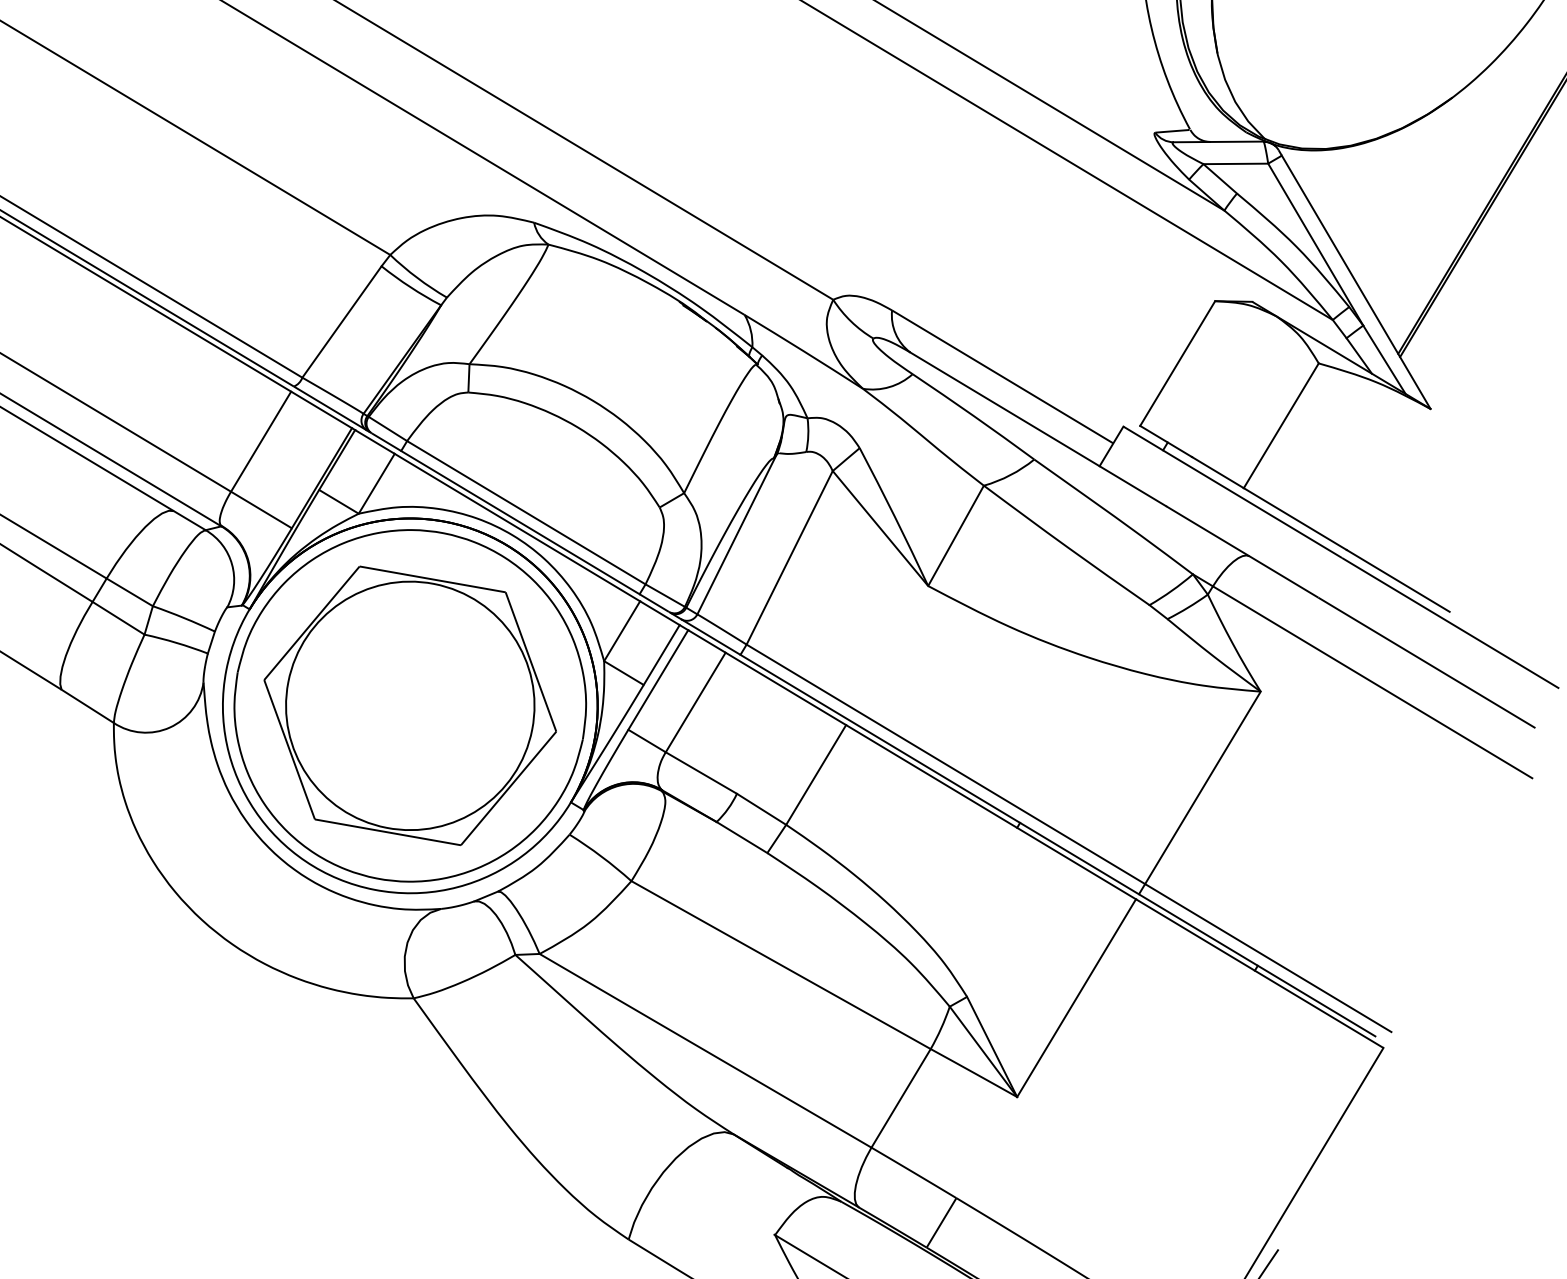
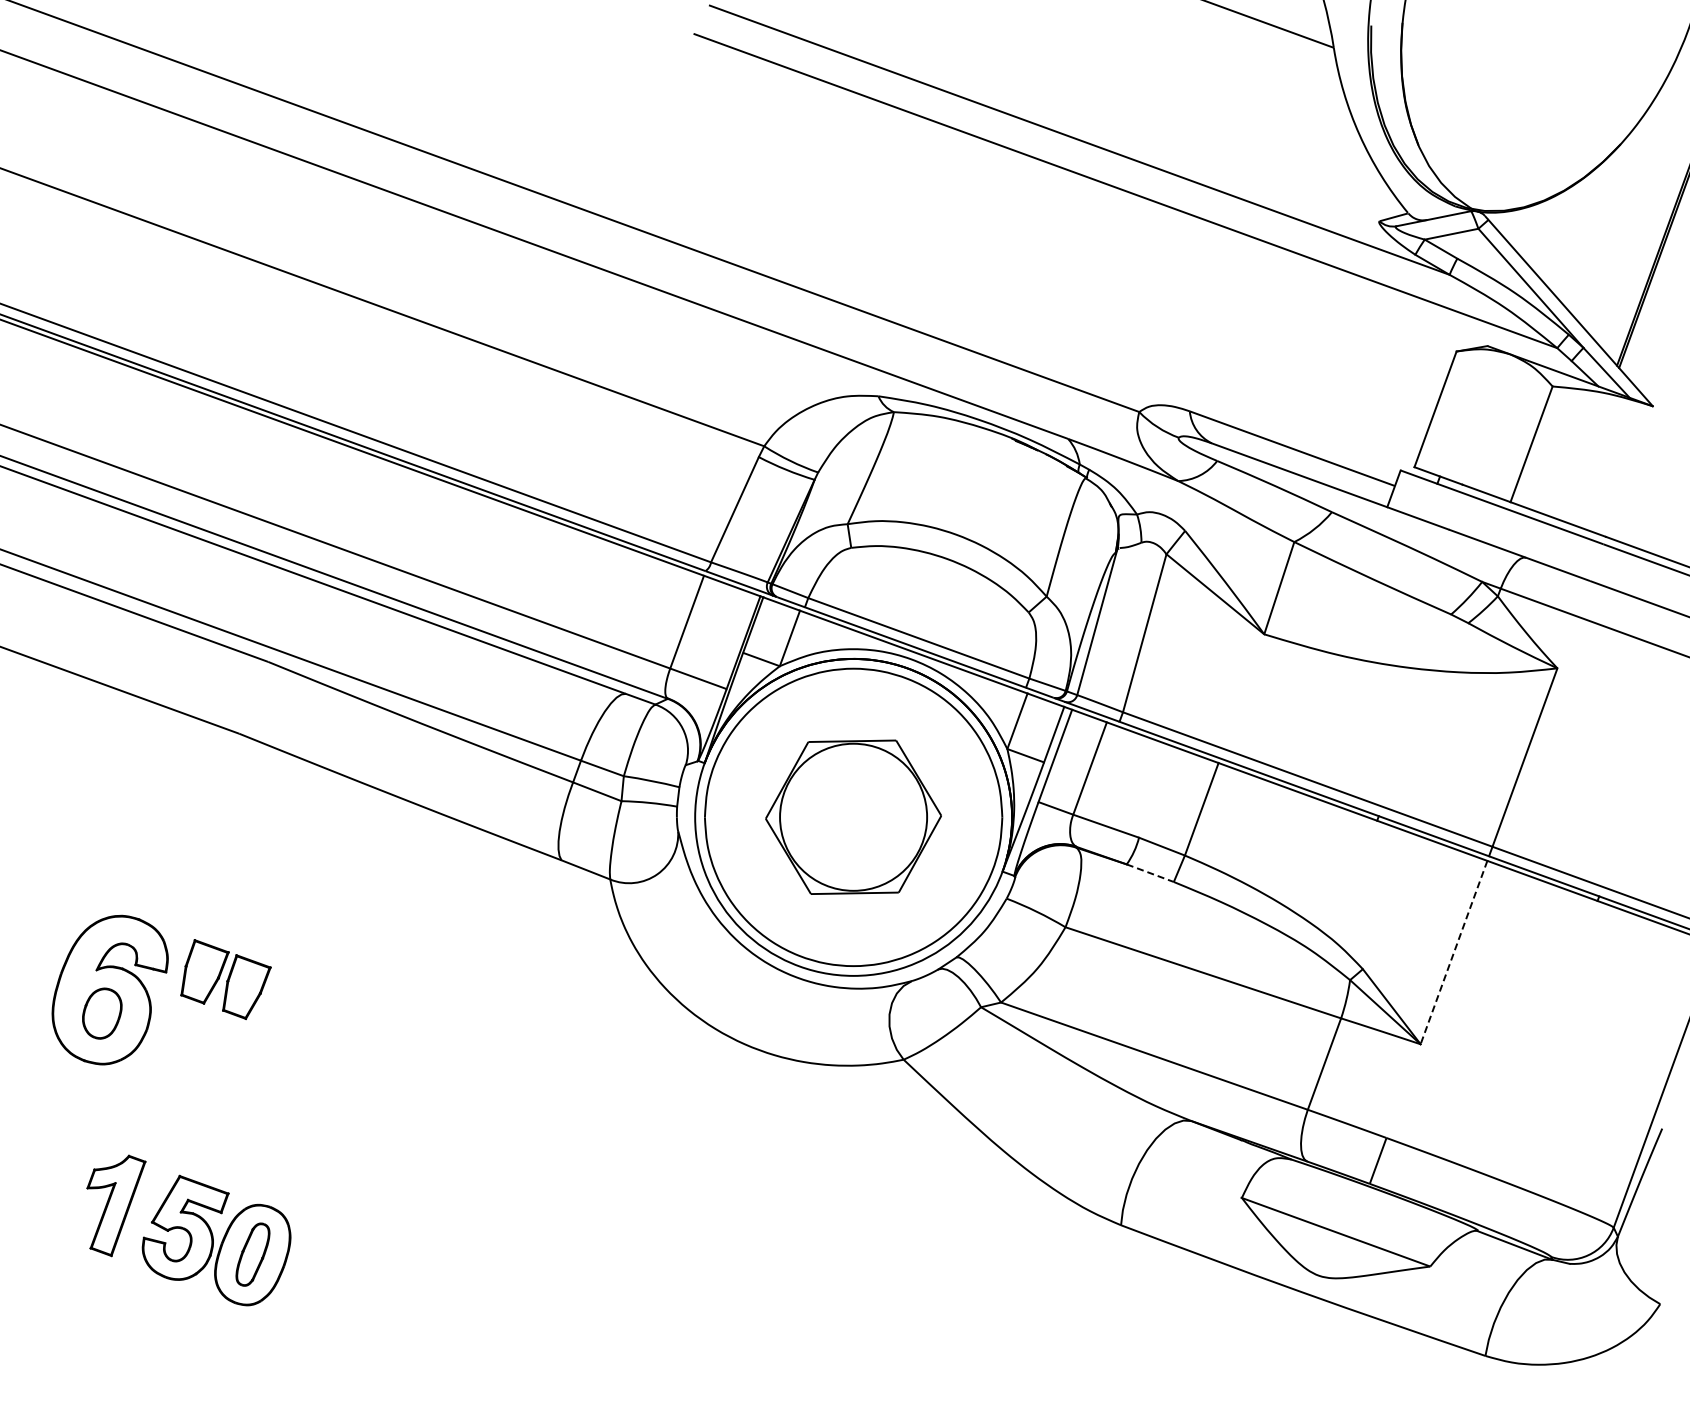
part: (410, 704) -> (853, 816), size x0.7
line: (742, 837) -> (1150, 873), solid -> dashed
line: (1077, 998) -> (1454, 952), solid -> dashed

